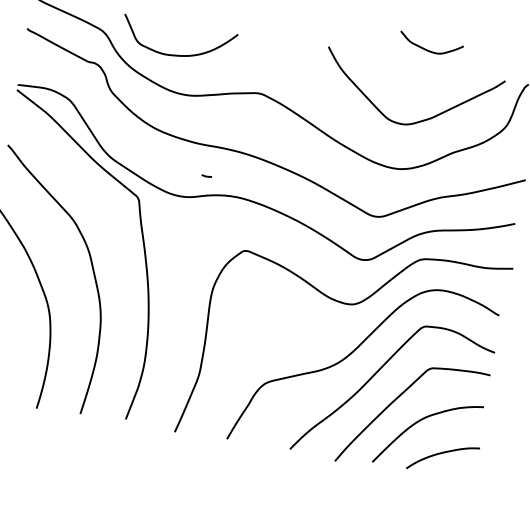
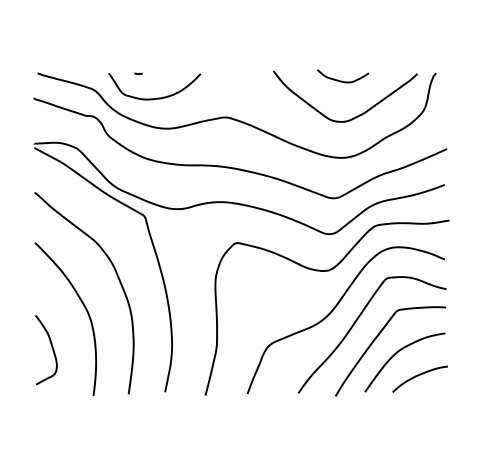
curve: (429, 49) -> (342, 80), moved
line: (206, 175) -> (138, 73), moved

